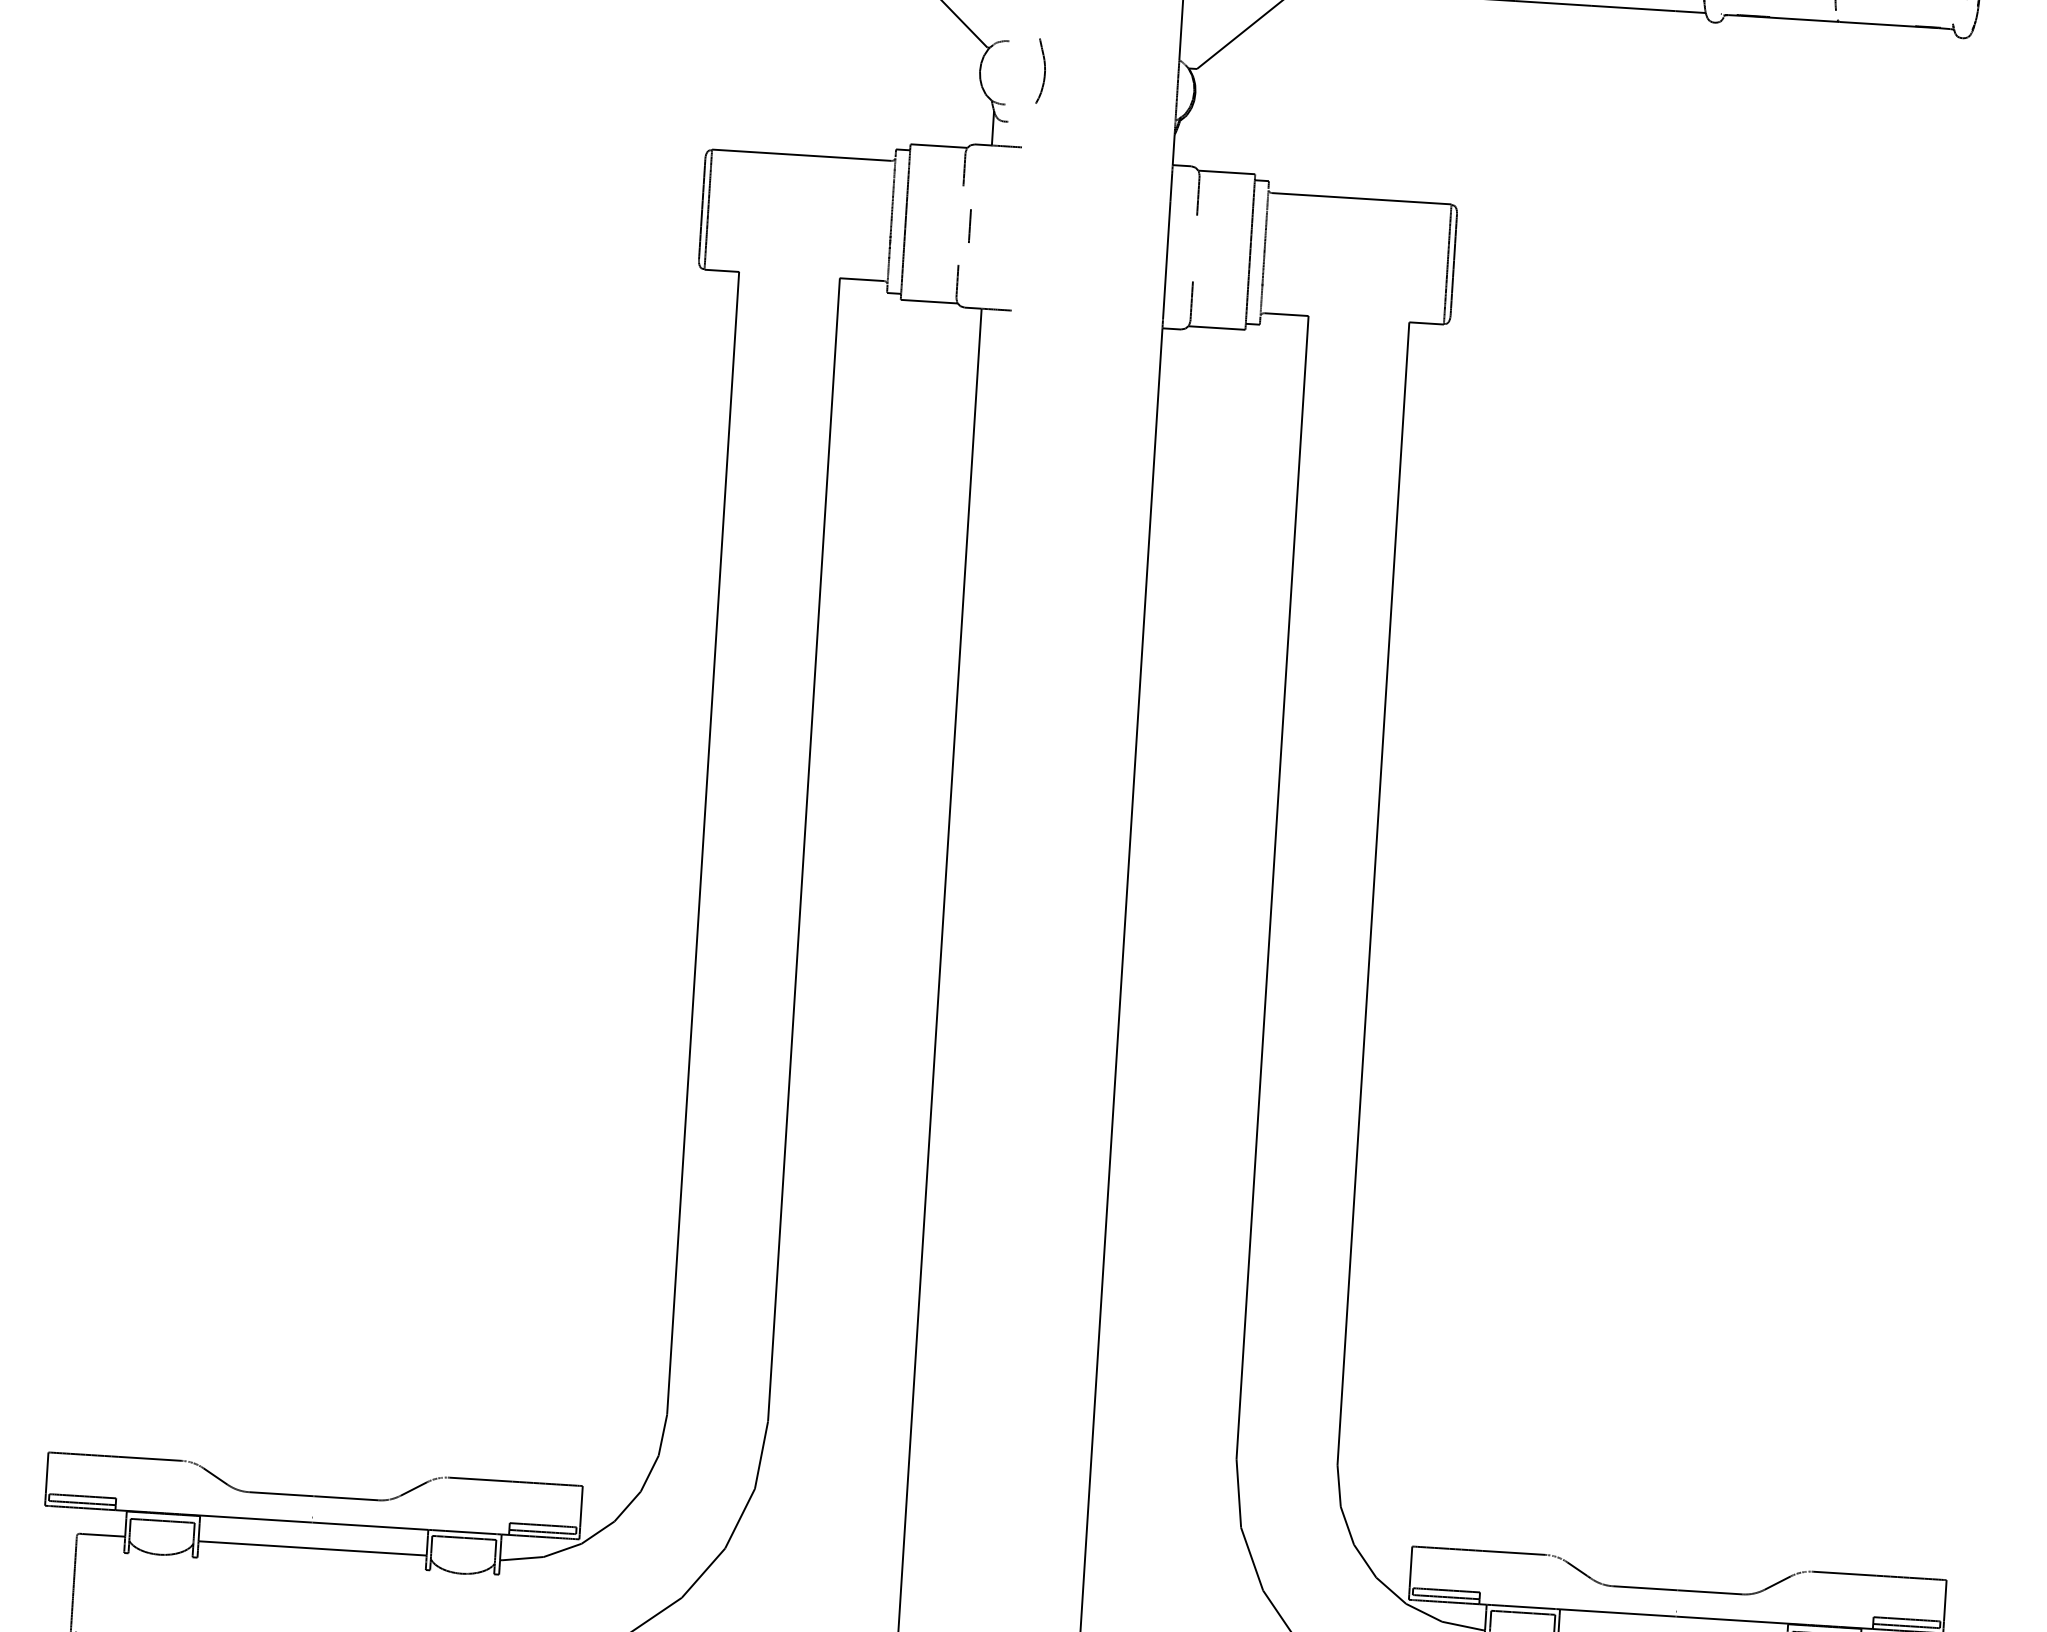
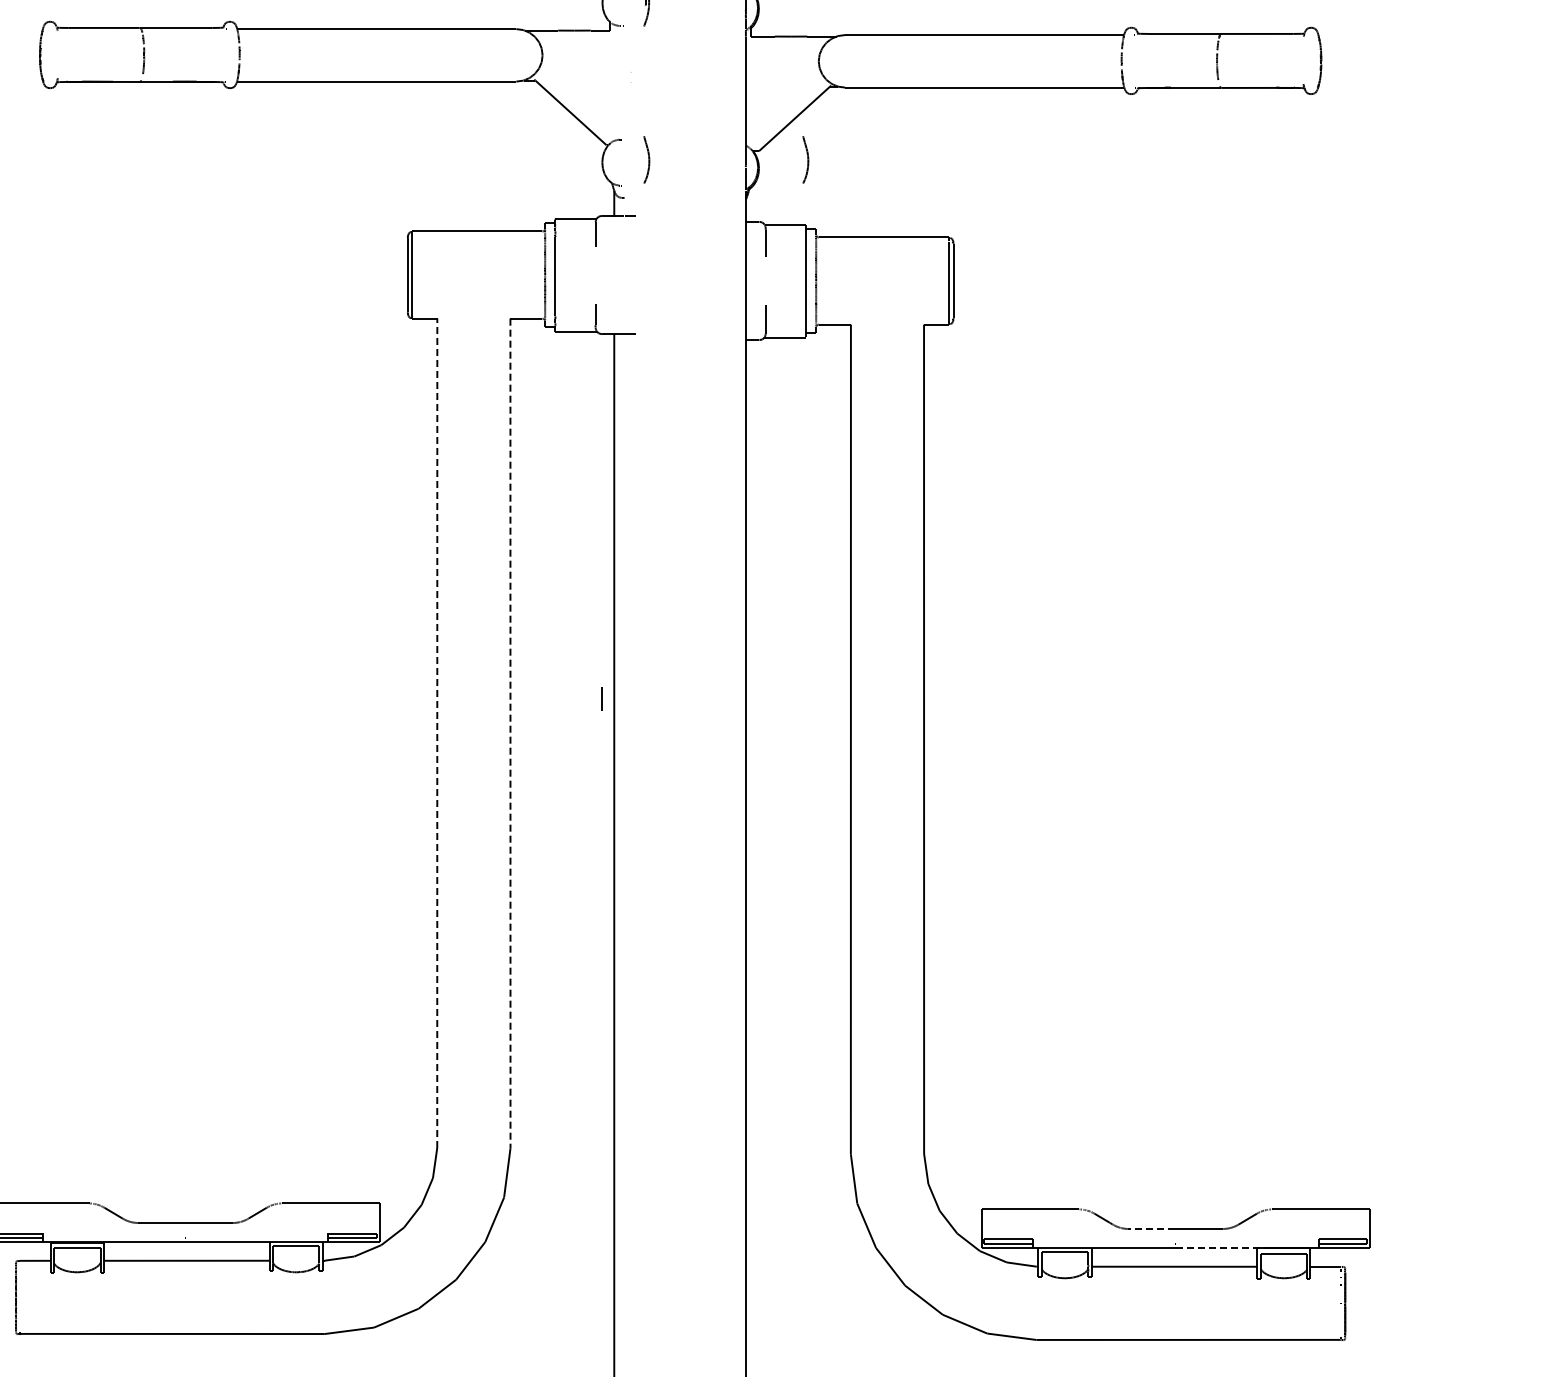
part: (1260, 84) -> (805, 159), added
line: (969, 225) -> (601, 698), moved
line: (703, 843) -> (437, 733), solid -> dashed
line: (804, 849) -> (510, 733), solid -> dashed
line: (1644, 1587) -> (1151, 1228), solid -> dashed
line: (1741, 1621) -> (1223, 1248), solid -> dashed

